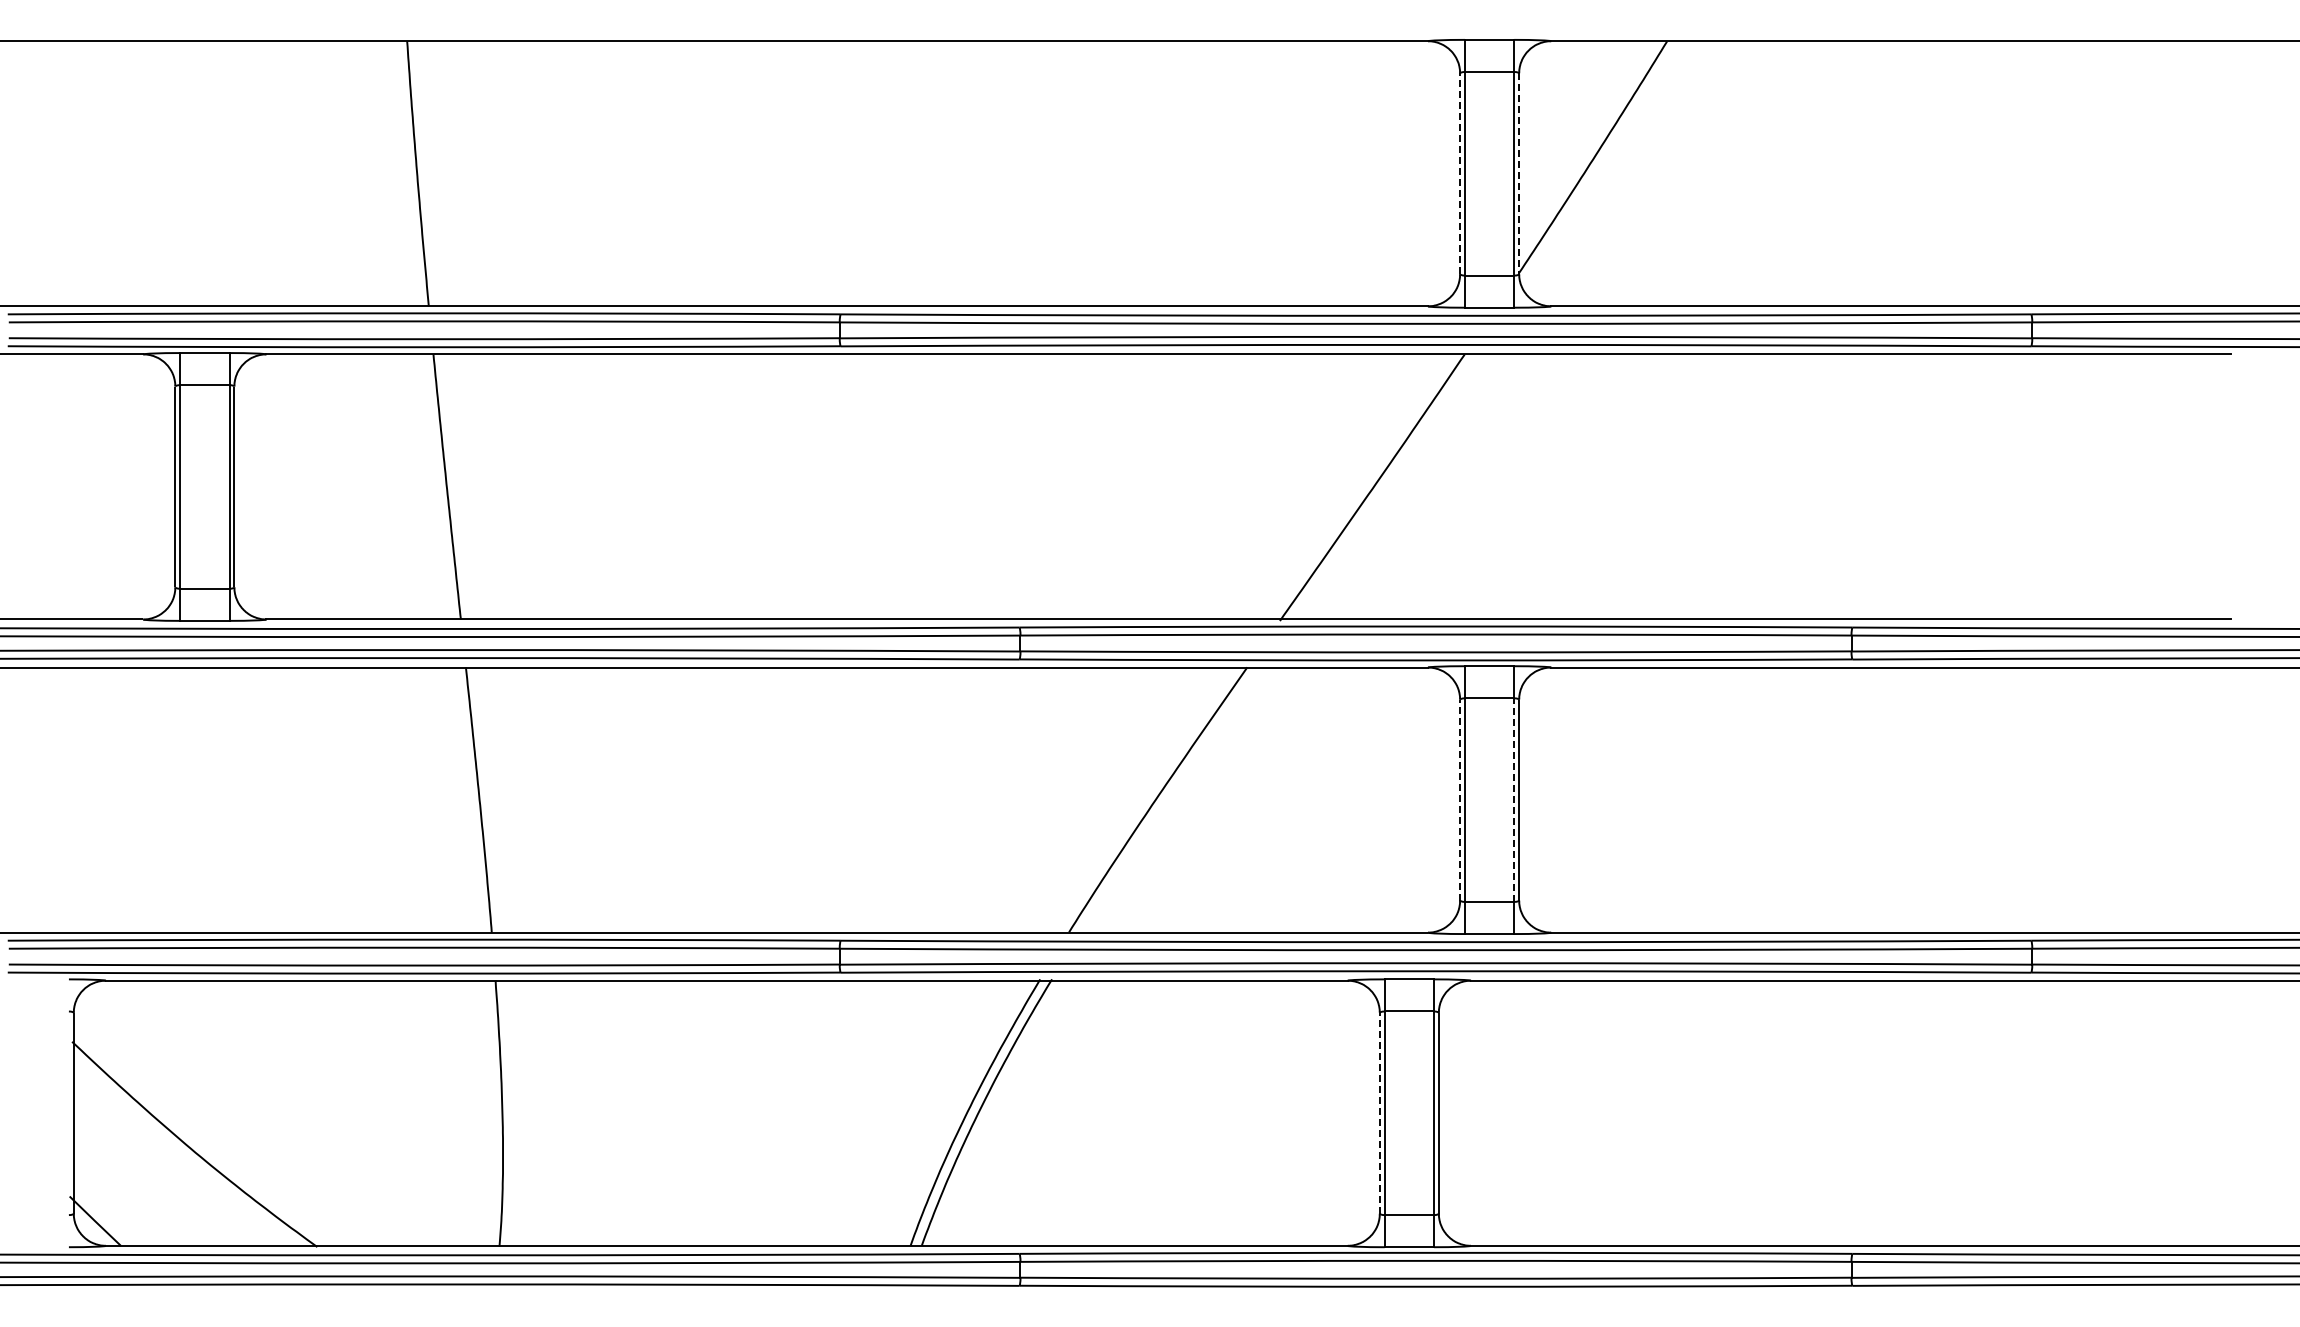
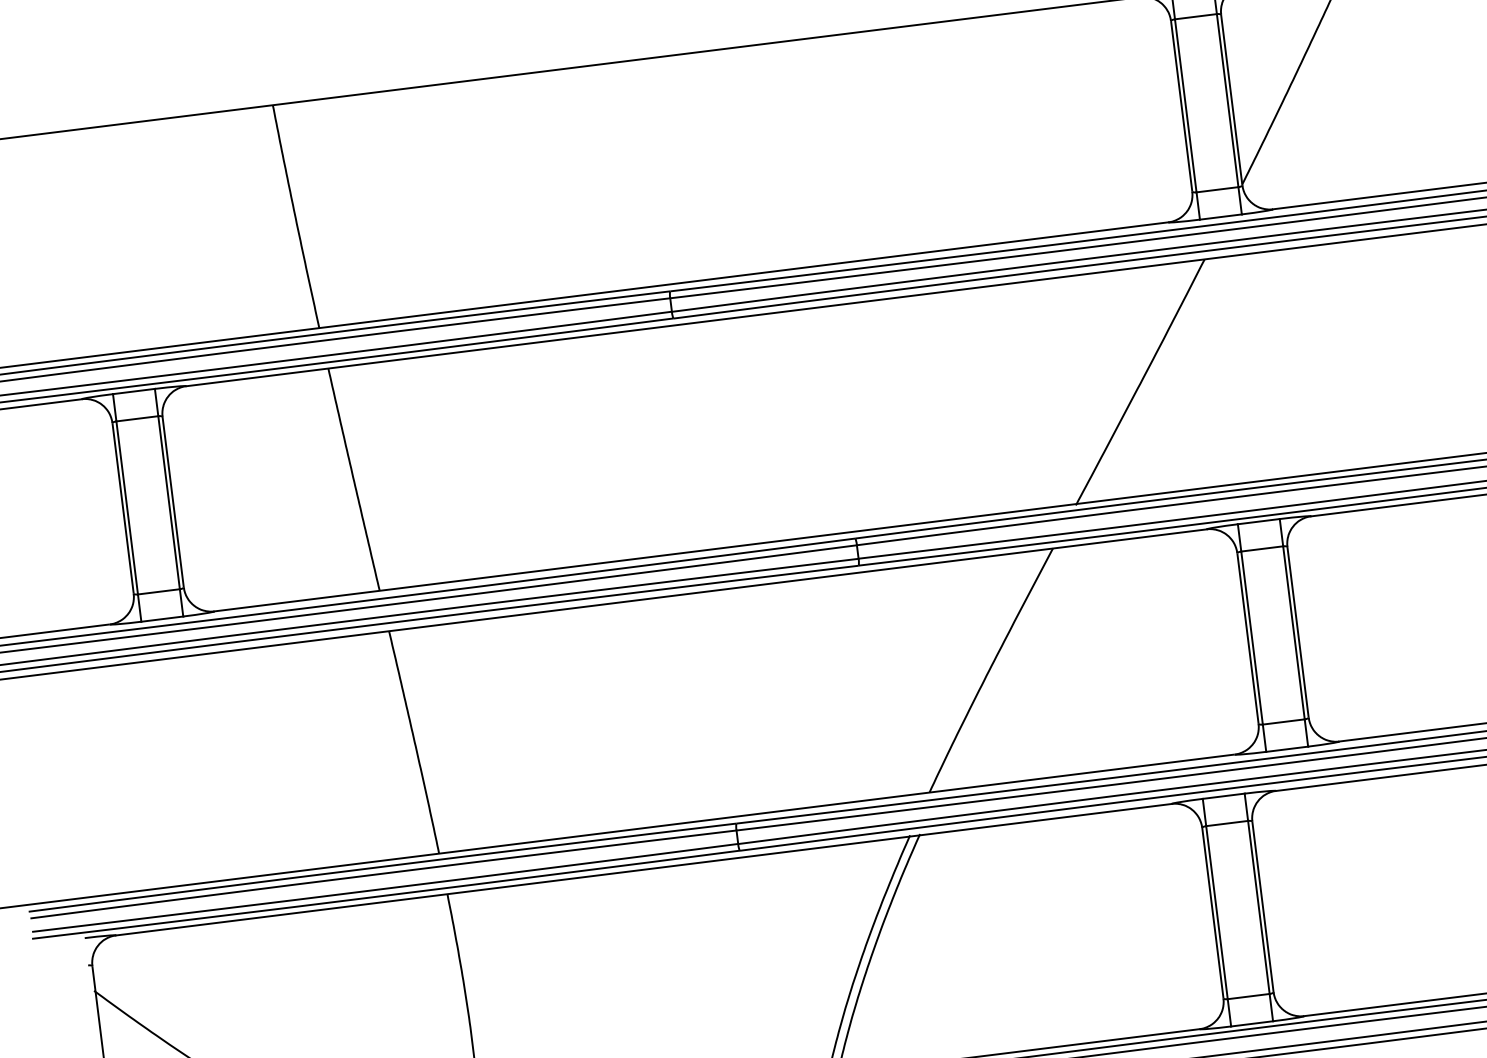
line: (1460, 173) -> (1181, 106), dashed -> solid
line: (1519, 174) -> (1232, 100), dashed -> solid
line: (1460, 799) -> (1248, 638), dashed -> solid
line: (1514, 800) -> (1294, 633), dashed -> solid
line: (1379, 1112) -> (1212, 912), dashed -> solid

